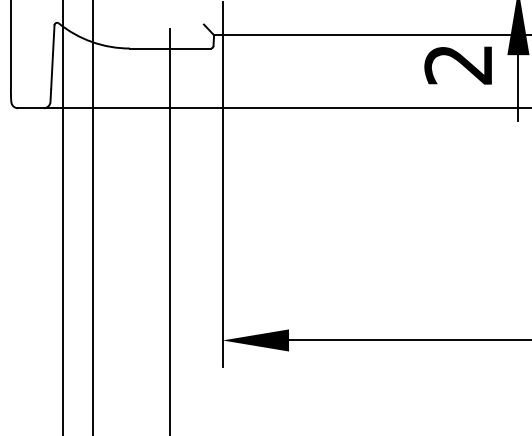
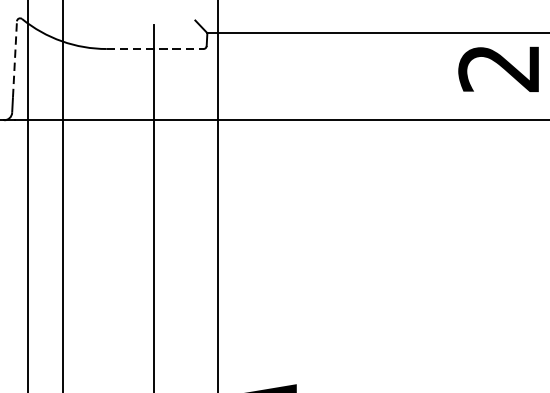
line: (170, 48) -> (155, 48), solid -> dashed
line: (52, 57) -> (14, 59), solid -> dashed

